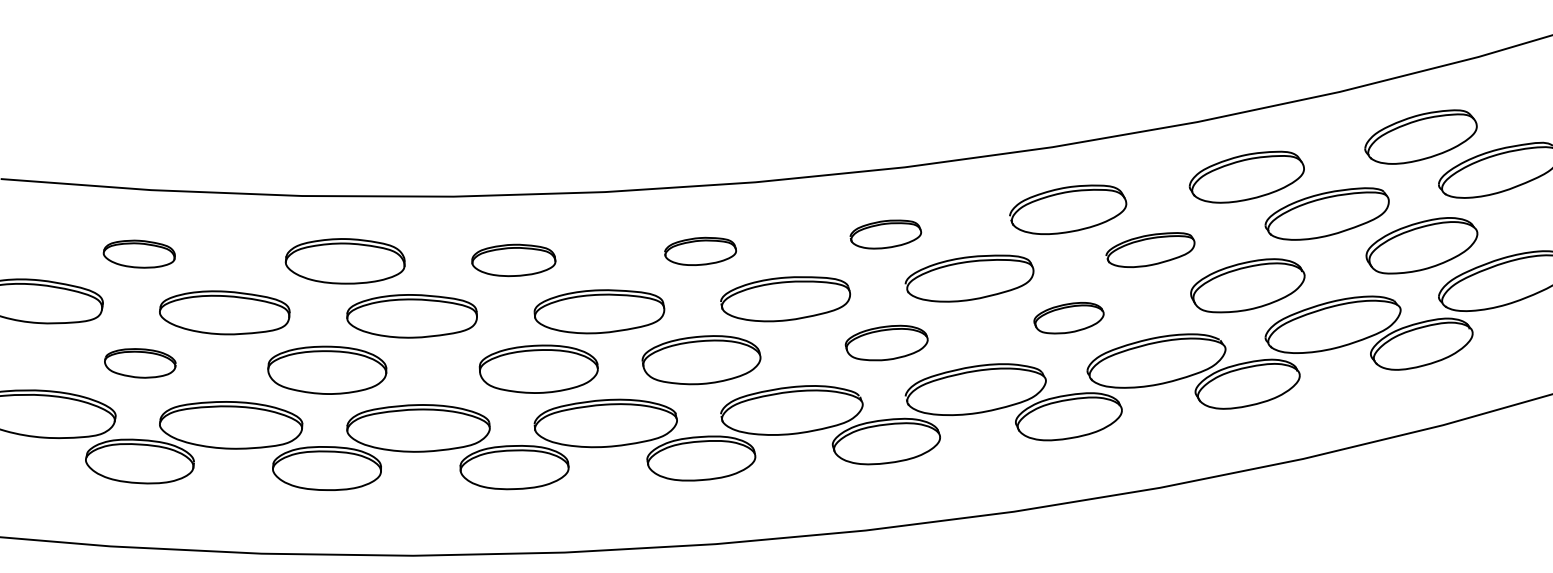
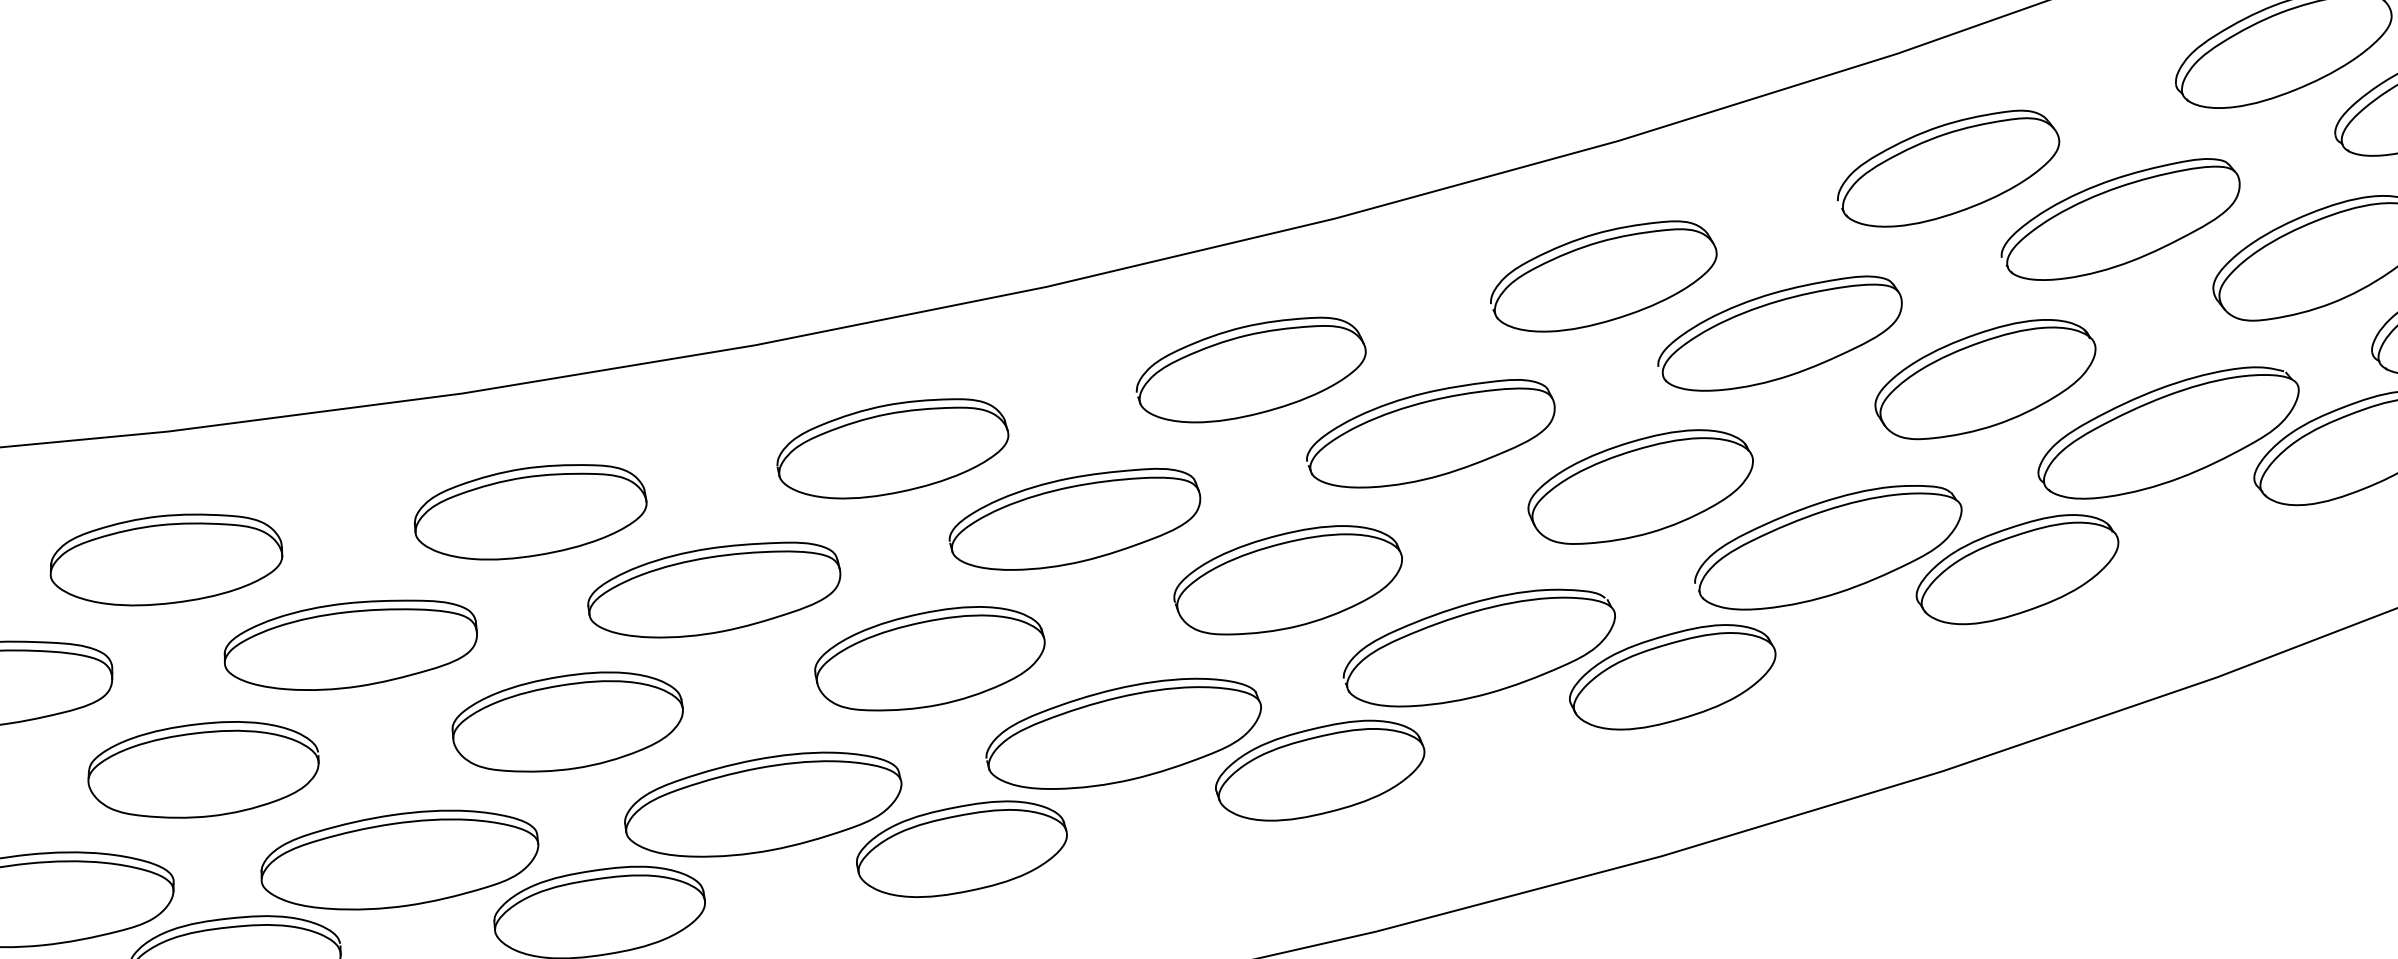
part: (885, 234) -> (1603, 277), size x1.67
part: (1150, 249) -> (2120, 219), size x1.43
part: (700, 251) -> (1250, 370), size x1.67
part: (139, 253) -> (166, 557), size x1.67
part: (513, 260) -> (892, 449), size x1.43
part: (344, 261) -> (528, 512), moved
part: (1068, 317) -> (1984, 377), size x1.67
part: (886, 342) -> (1640, 485), size x1.43
part: (140, 363) -> (204, 770), size x1.67
part: (538, 368) -> (929, 657), moved

